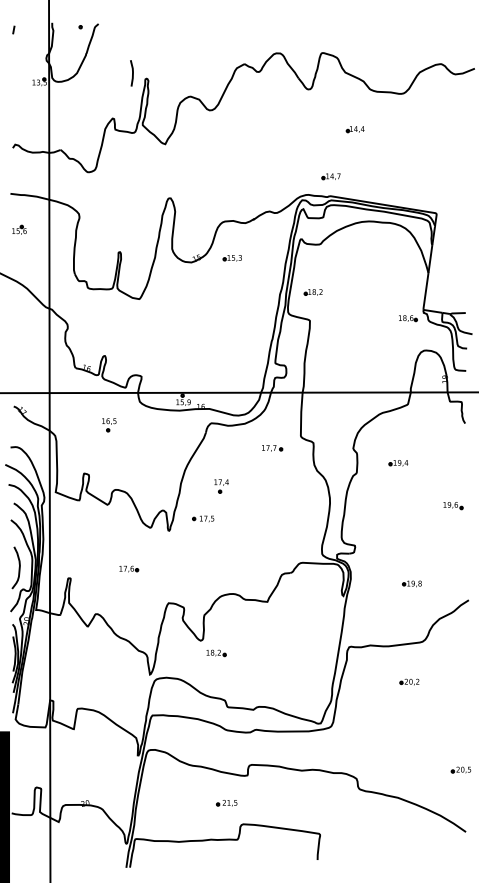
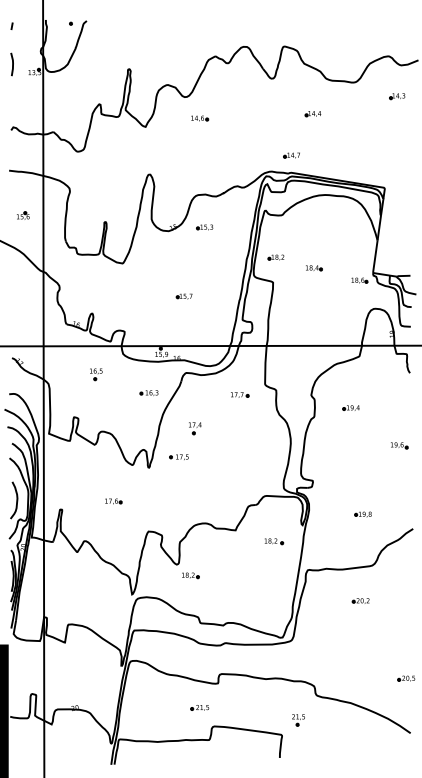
line: (132, 73) -> (12, 64), moved
part: (450, 109) -> (396, 96), added
part: (227, 134) -> (200, 118), added
part: (19, 229) -> (23, 215), moved
part: (356, 304) -> (314, 268), added
part: (208, 336) -> (183, 296), added
part: (168, 446) -> (148, 393), added
part: (311, 614) -> (274, 541), added
part: (338, 817) -> (298, 720), added

